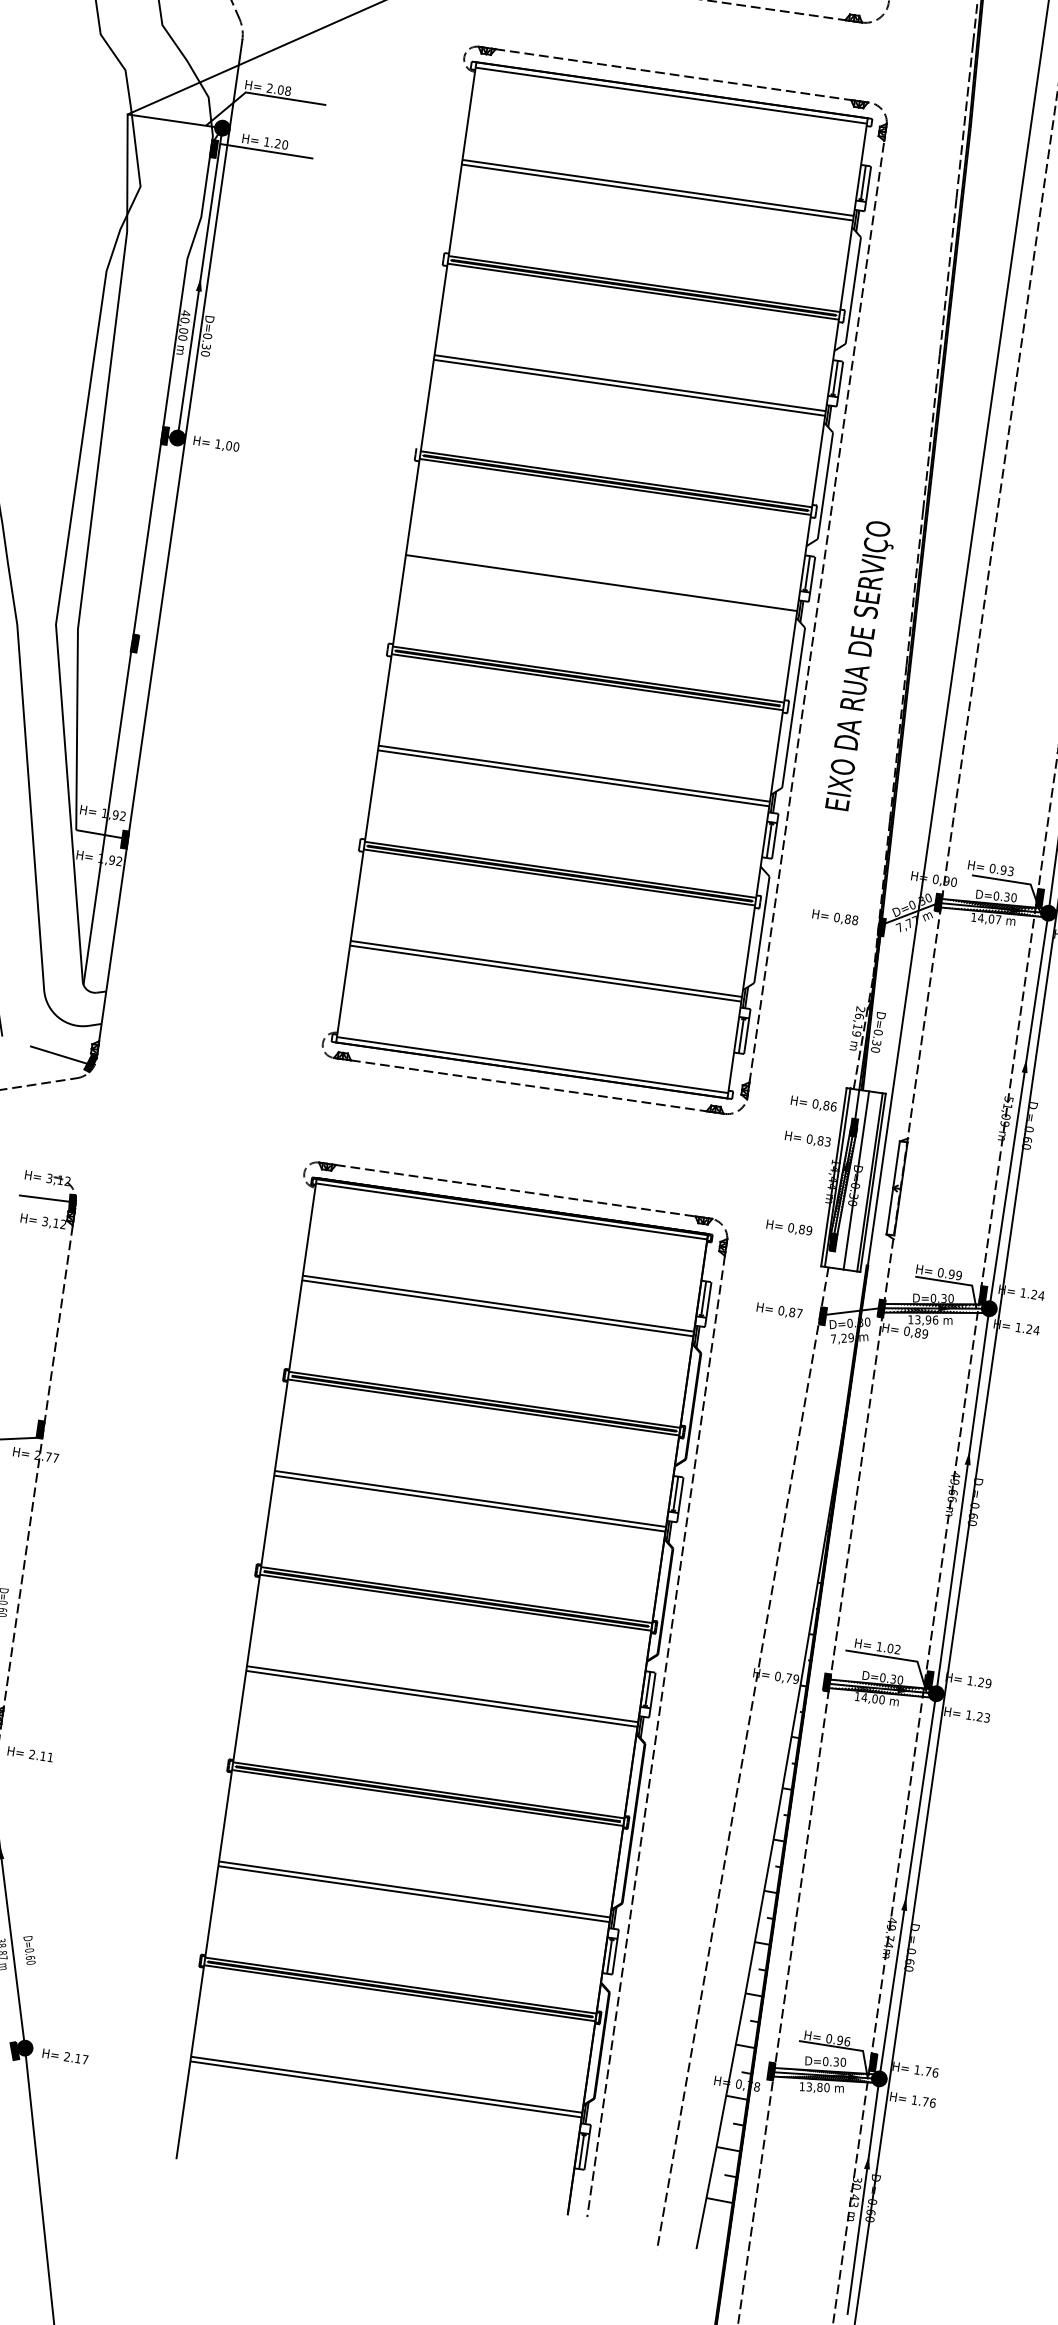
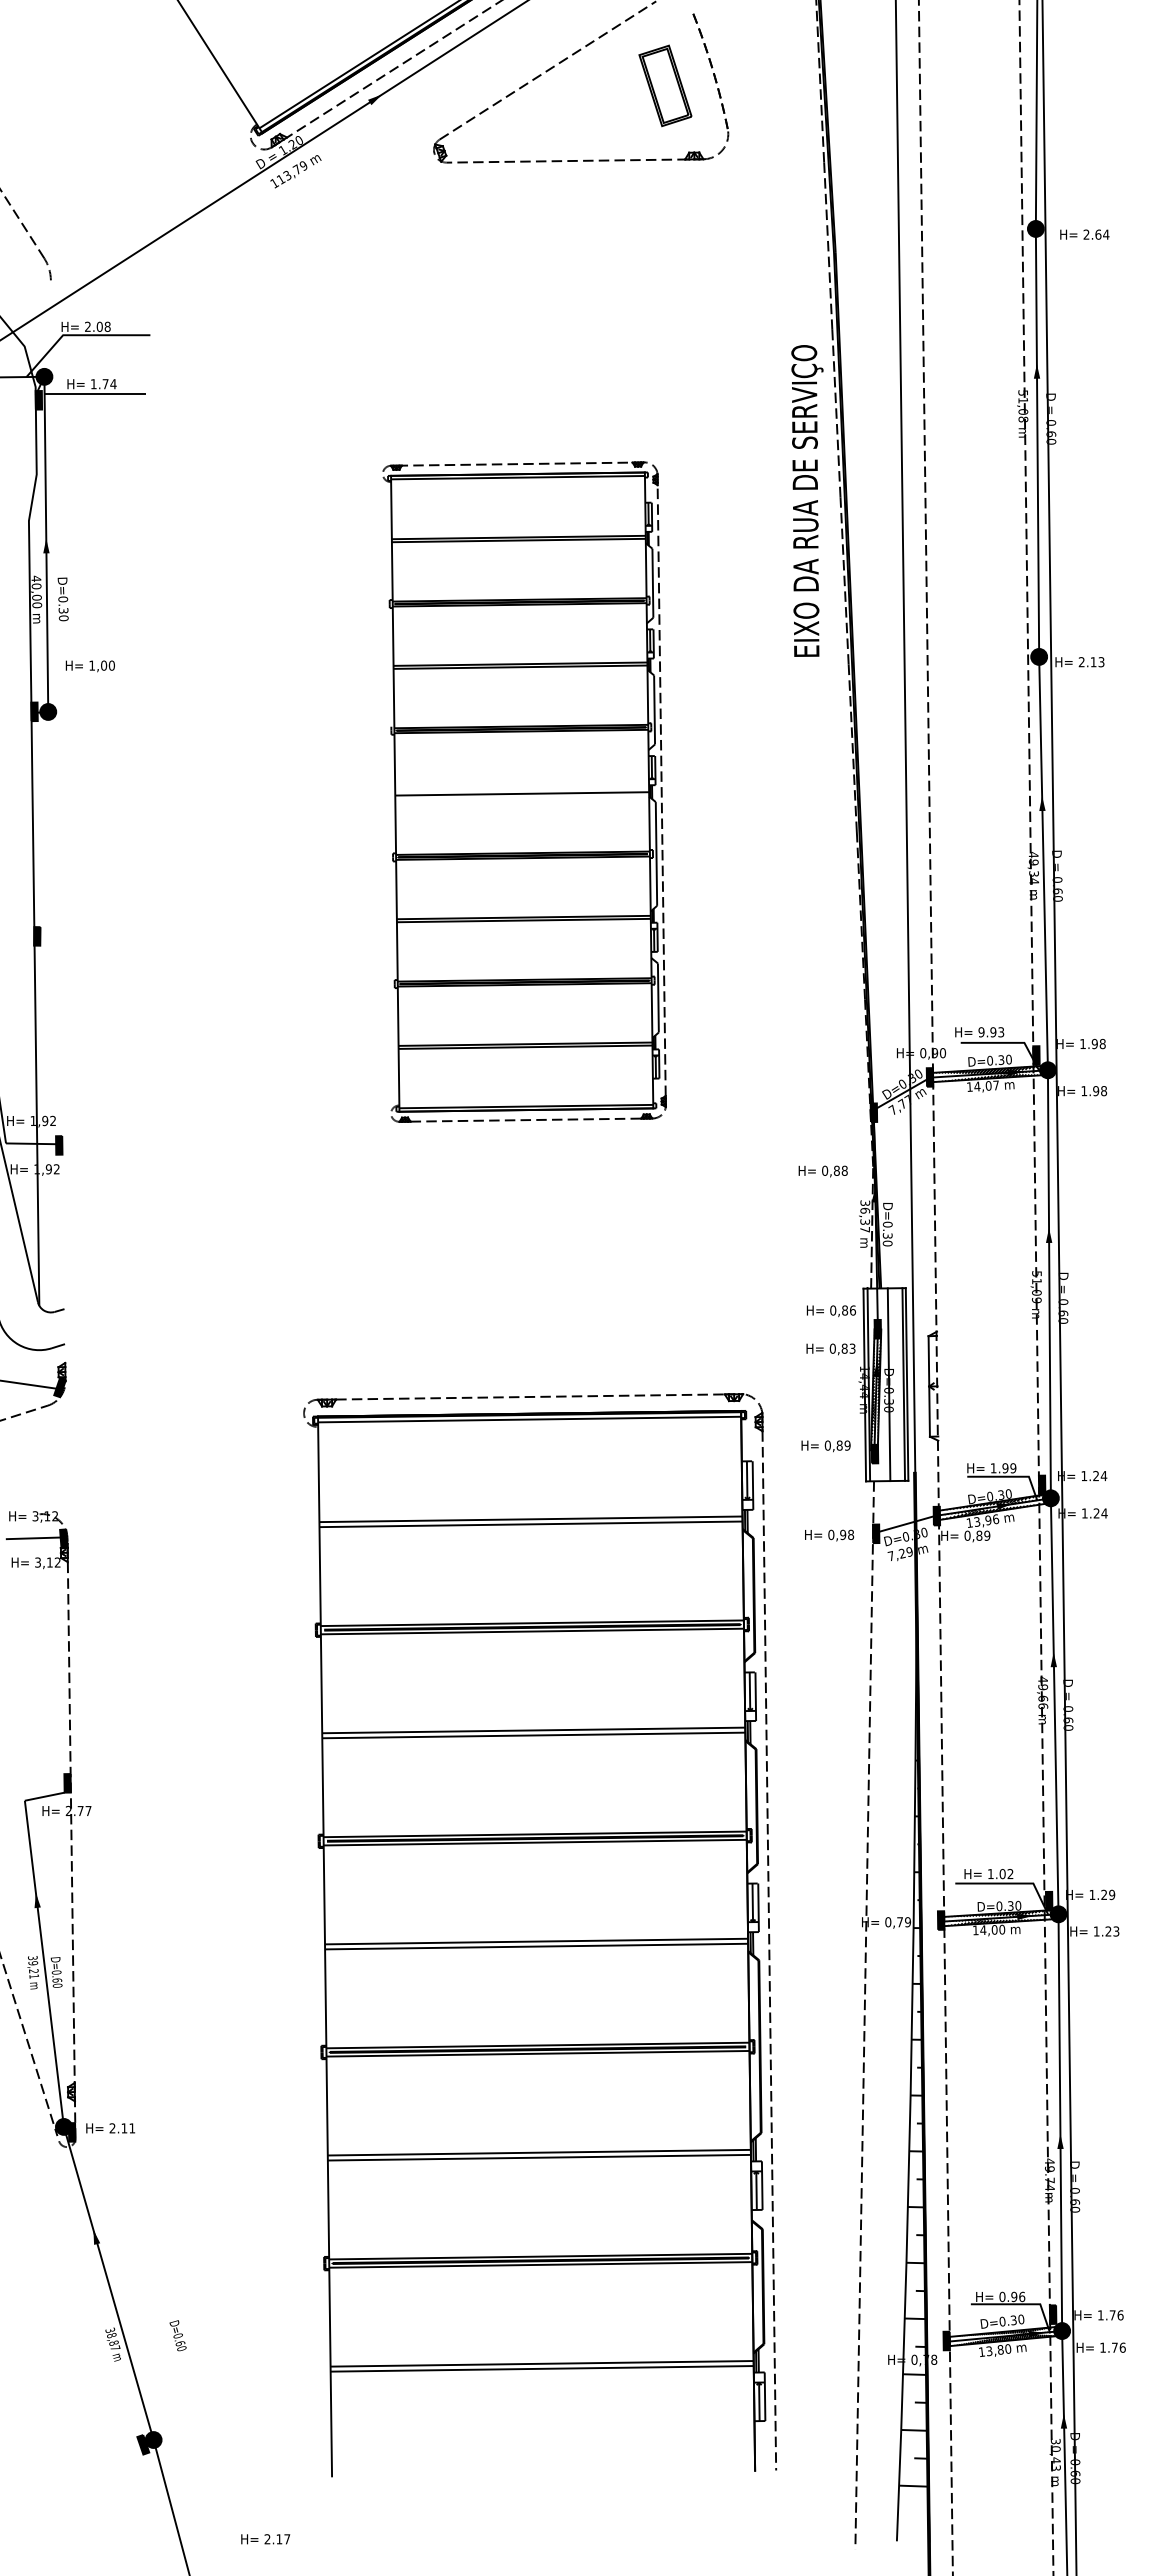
text: (281, 144) -> (109, 384), 1.20 -> 1.74
text: (215, 444) -> (89, 666), moved
line: (168, 548) -> (57, 830), removed
part: (605, 580) -> (524, 791), size x0.6
text: (859, 665) -> (807, 500), moved
text: (992, 868) -> (981, 1032), 0.93 -> 9.93
text: (834, 917) -> (822, 1171), moved
text: (858, 1021) -> (865, 1216), 26,19 -> 36,37
line: (900, 1188) -> (937, 1385), removed
text: (940, 1272) -> (993, 1468), 0.99 -> 1.99
text: (796, 1312) -> (847, 1534), 0,87 -> 0,98
part: (447, 1689) -> (540, 1935), moved
text: (28, 1949) -> (177, 2335), moved
text: (65, 2056) -> (265, 2539), moved

